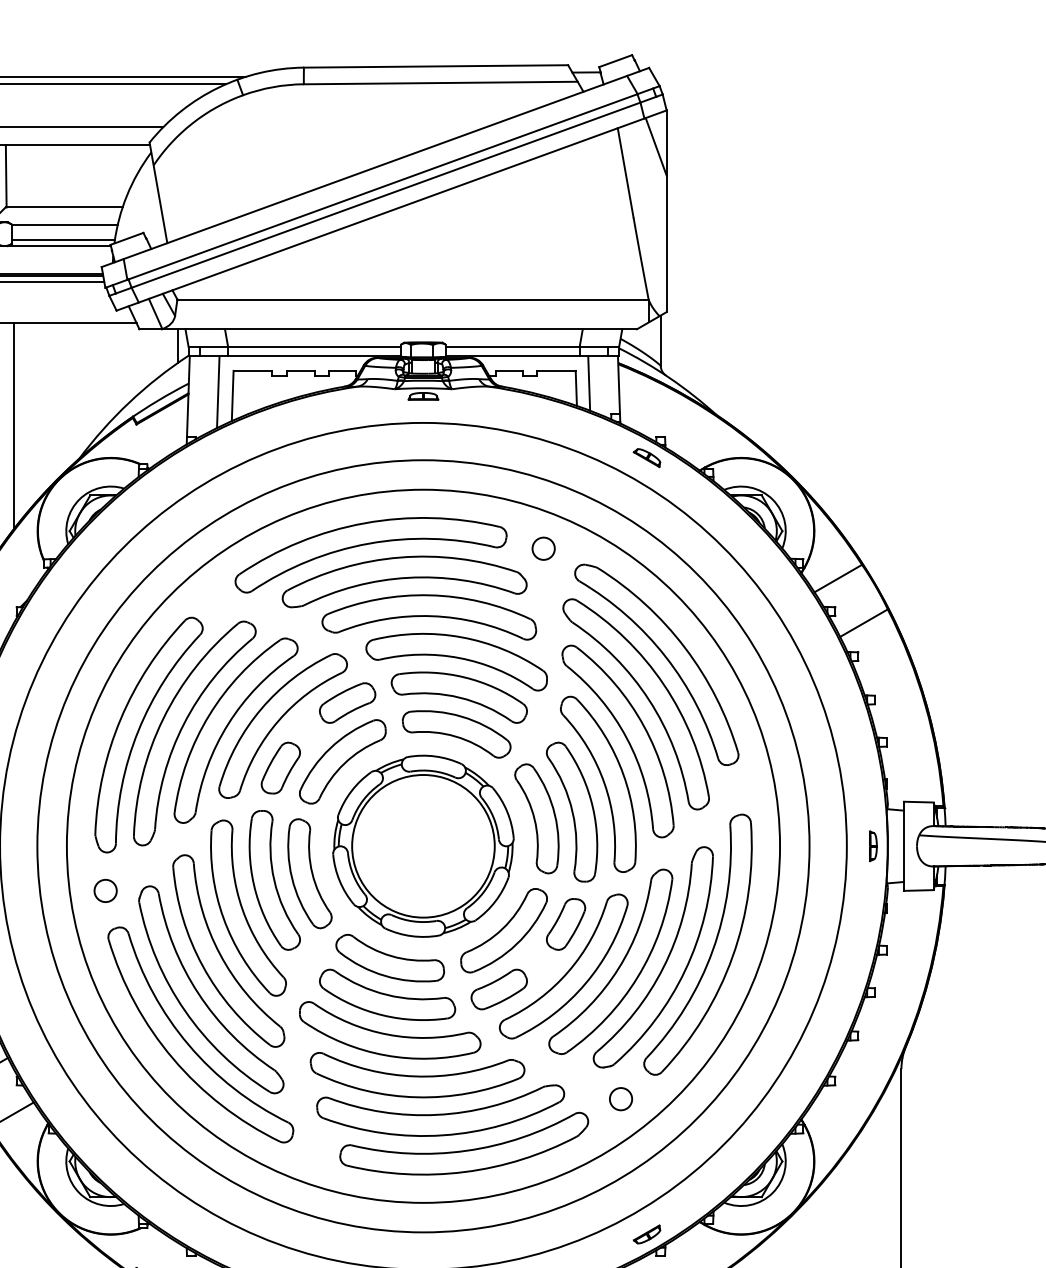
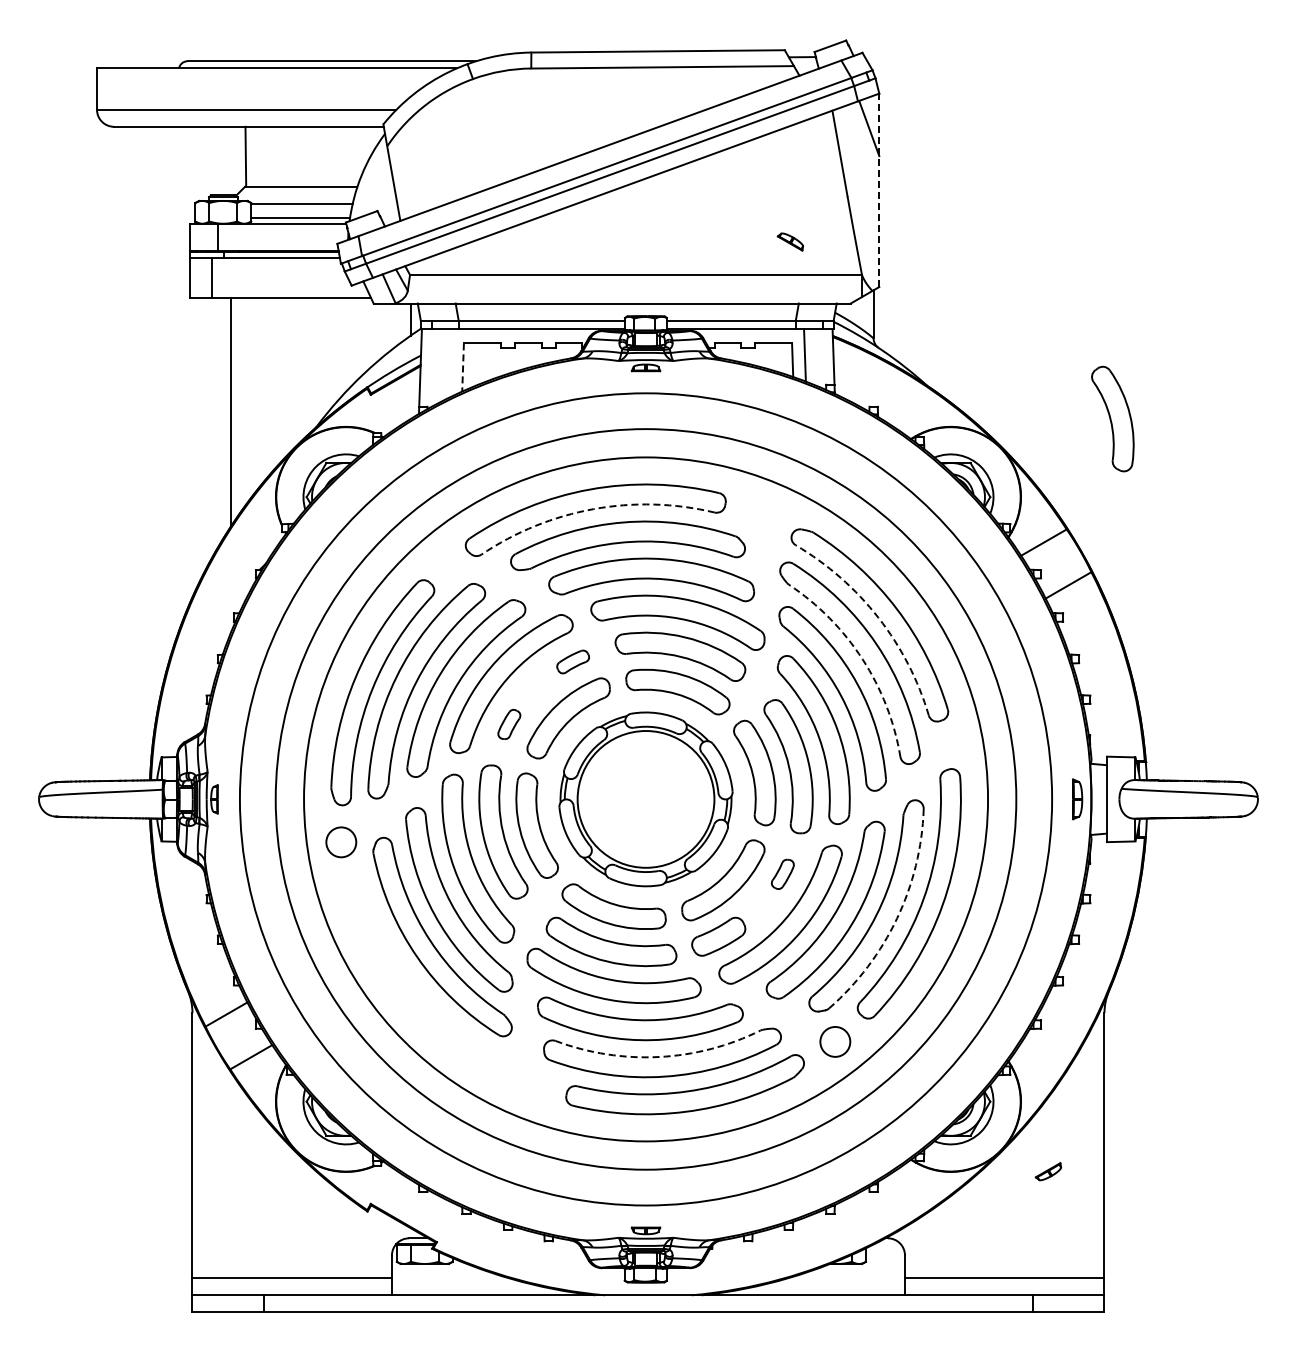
line: (666, 211) -> (879, 190), solid -> dashed
line: (218, 391) -> (449, 363), removed
line: (233, 397) -> (463, 368), solid -> dashed
line: (14, 425) -> (253, 395), removed
part: (909, 449) -> (1112, 418), added
part: (646, 457) -> (789, 241), moved
arc: (368, 544) -> (593, 509), solid -> dashed
circle: (542, 548) -> (760, 513), removed
arc: (665, 656) -> (878, 617), solid -> dashed
arc: (649, 700) -> (862, 659), solid -> dashed
part: (346, 702) -> (572, 661), size x0.6
part: (281, 768) -> (509, 724), size x0.6
part: (873, 846) -> (1077, 799), size x1.4
circle: (104, 890) -> (340, 841), size x1.4
part: (565, 924) -> (782, 874), size x0.6
arc: (685, 970) -> (897, 918), solid -> dashed
part: (188, 1042) -> (420, 987), removed
circle: (621, 1098) -> (835, 1041), size x1.4
arc: (437, 1115) -> (659, 1057), solid -> dashed
part: (647, 1234) -> (1048, 1171), moved

